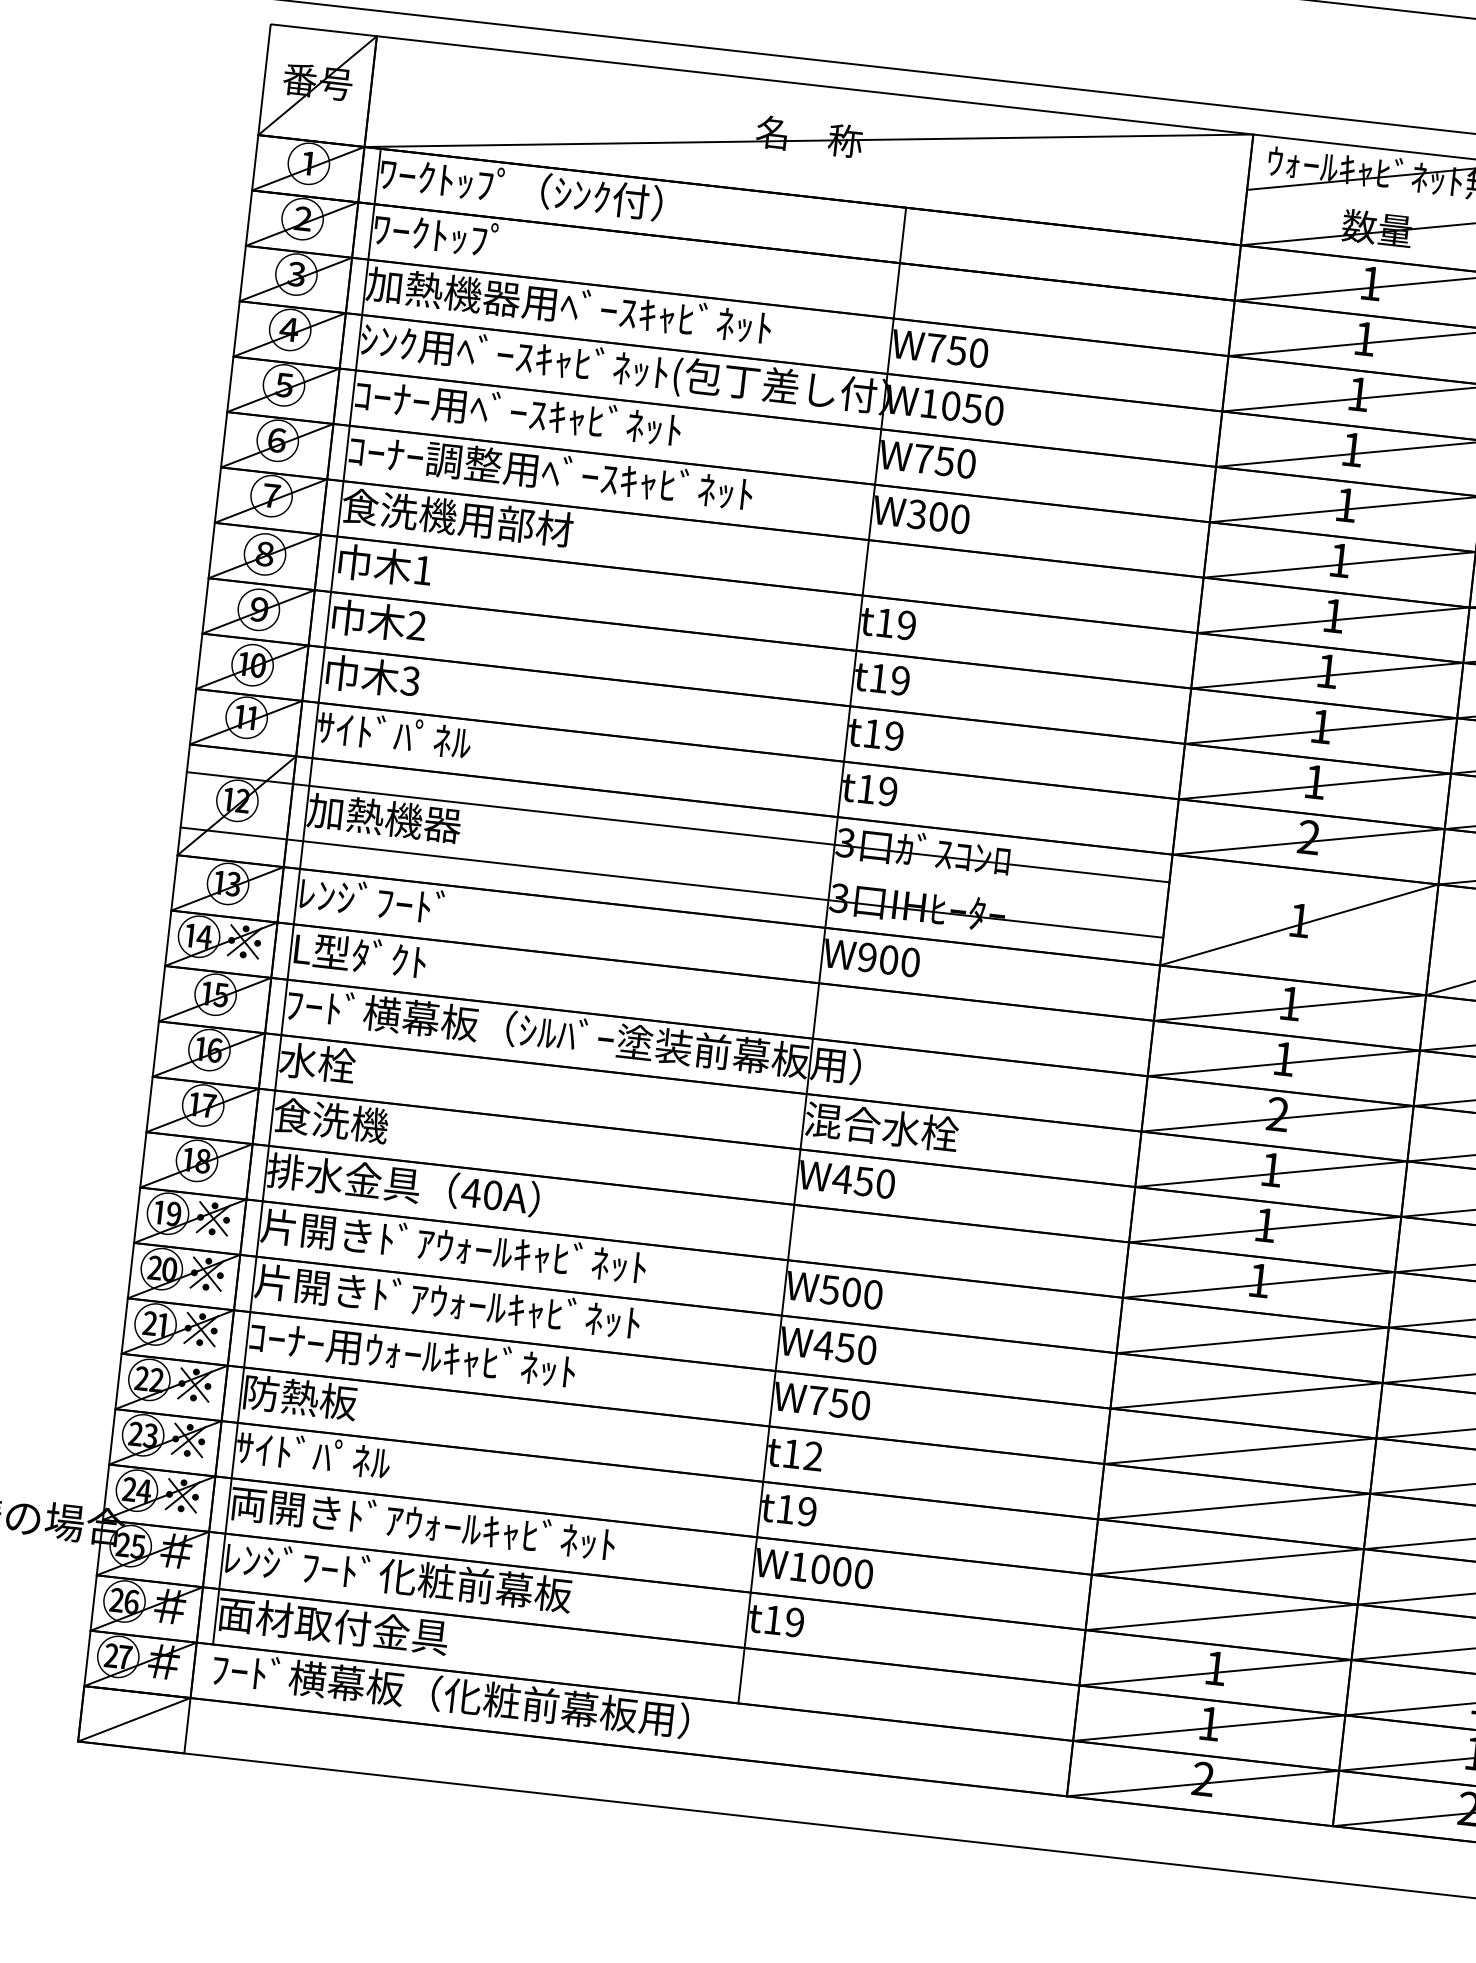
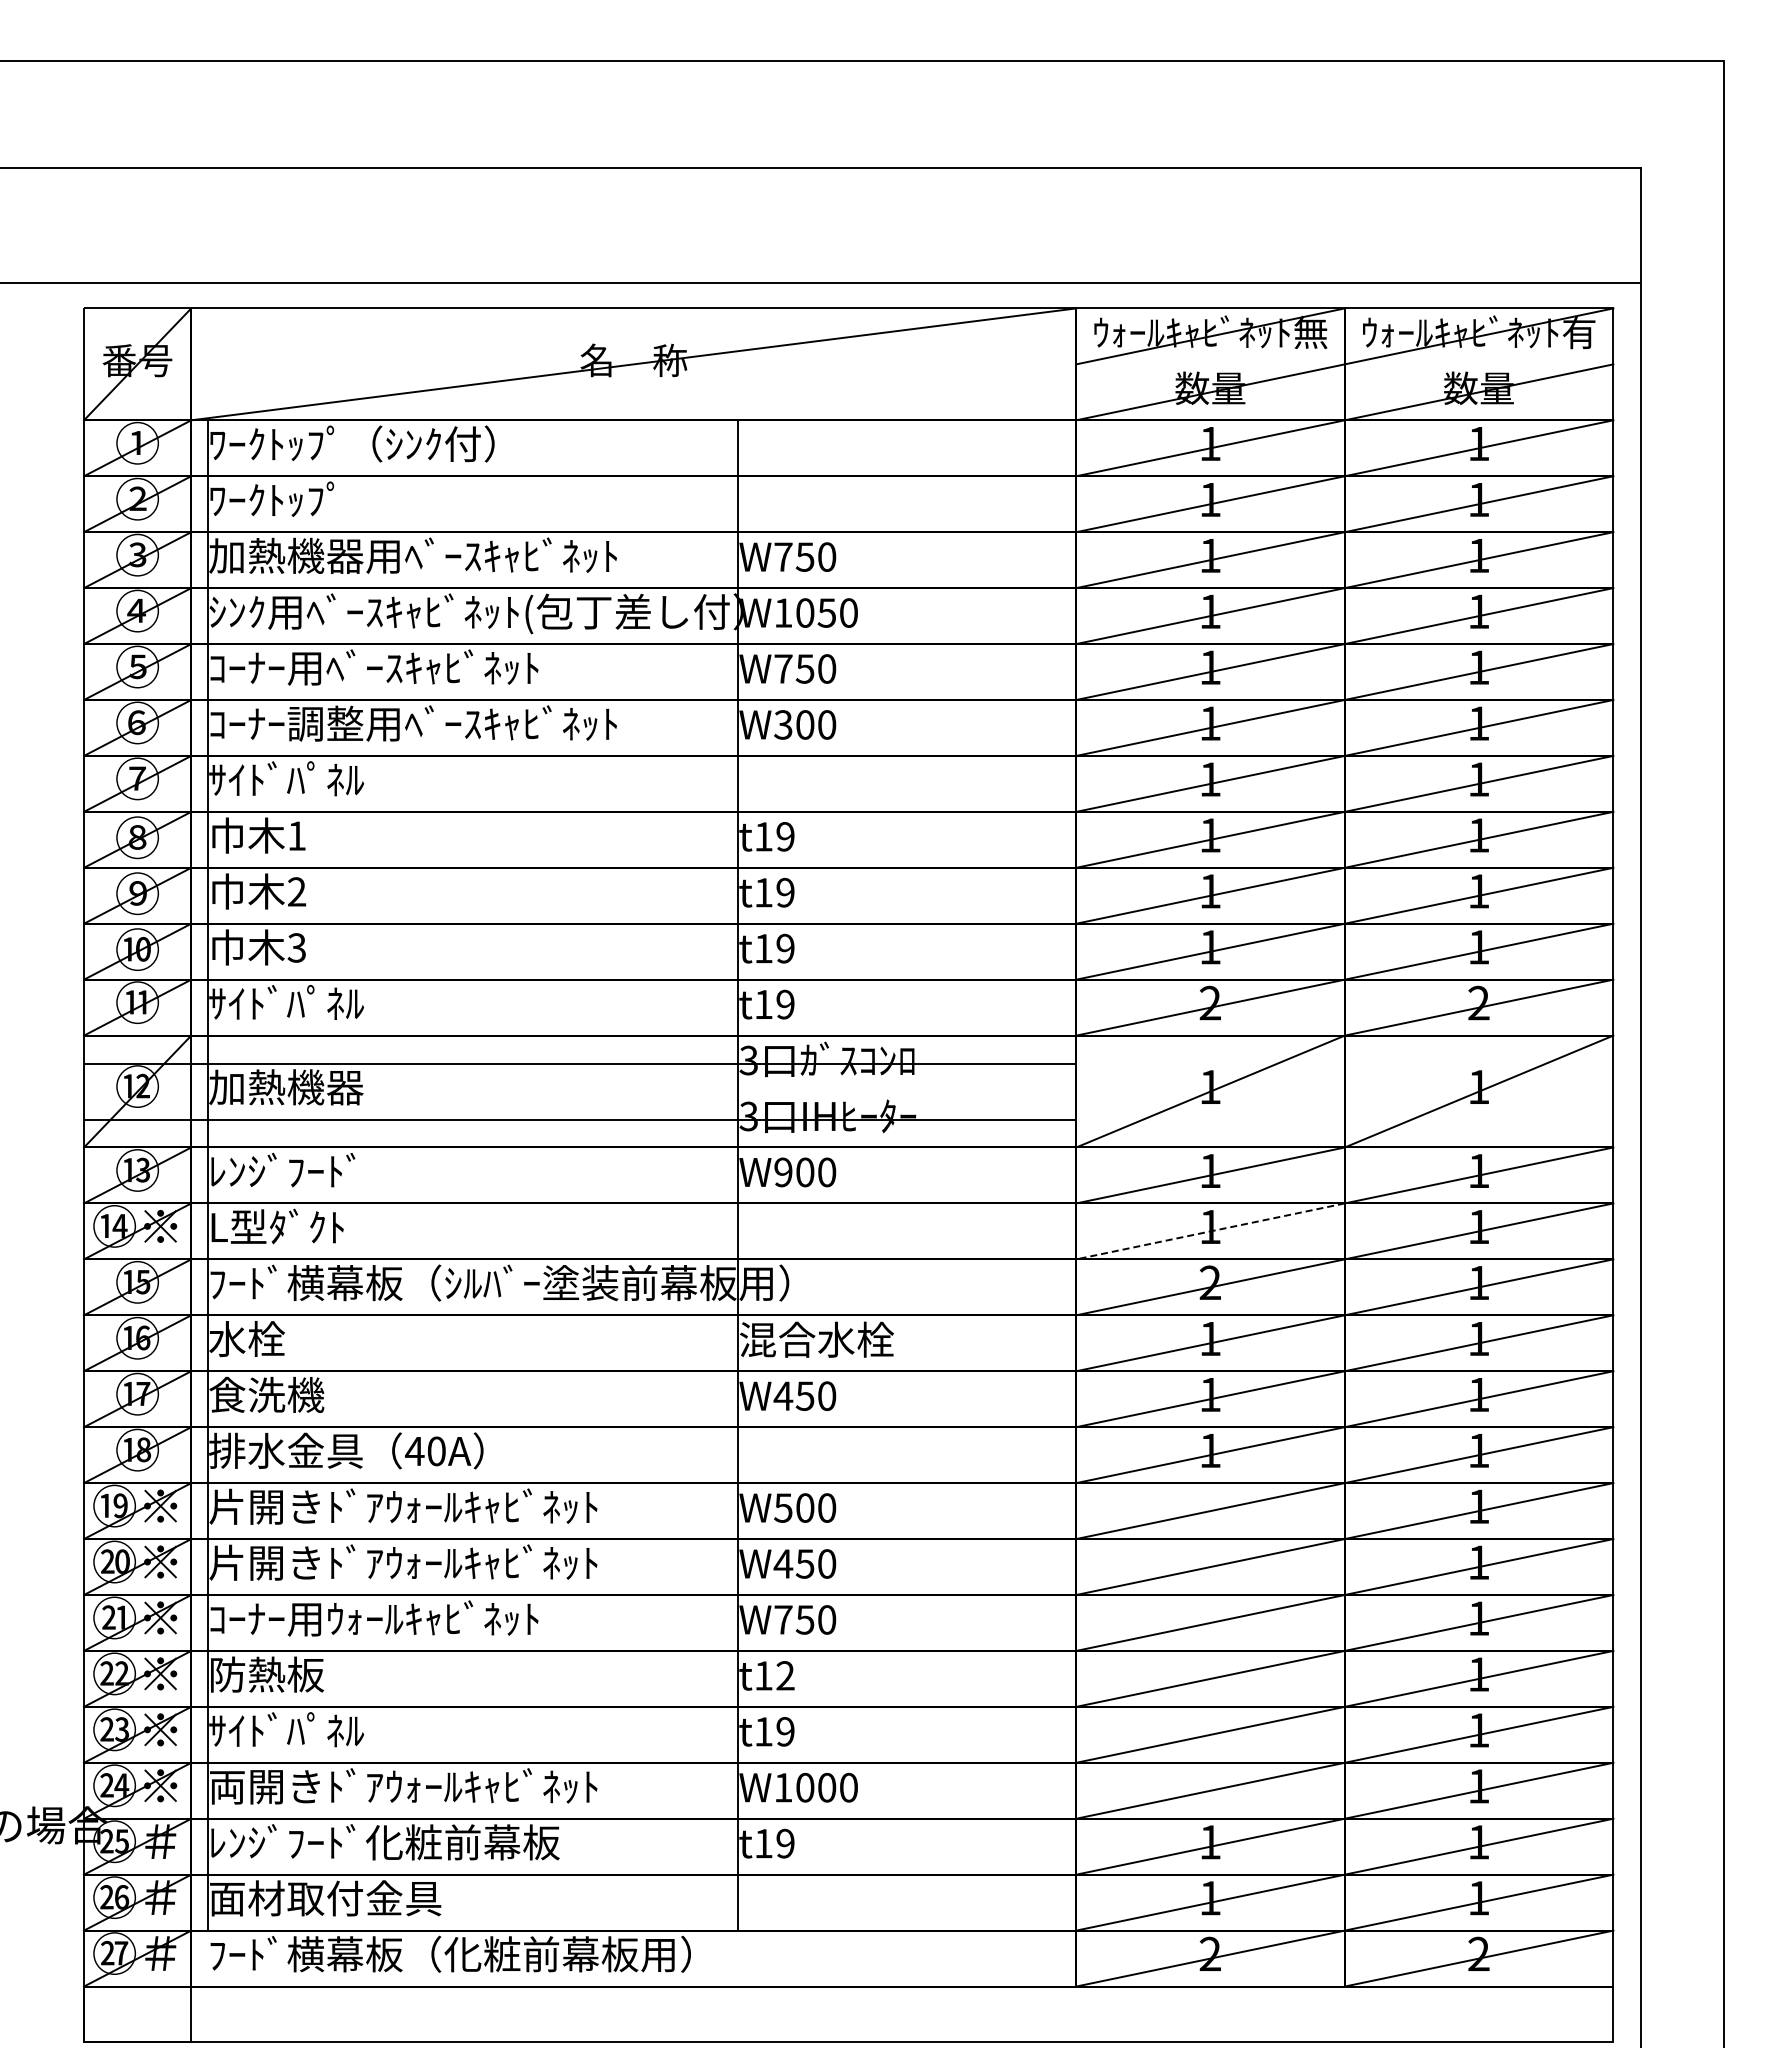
text: (457, 517) -> (325, 779), 食洗機用部材 -> ｻｲﾄﾞﾊﾟﾈﾙ
line: (1283, 1063) -> (1210, 1231), solid -> dashed
line: (134, 1719) -> (137, 2014), removed

